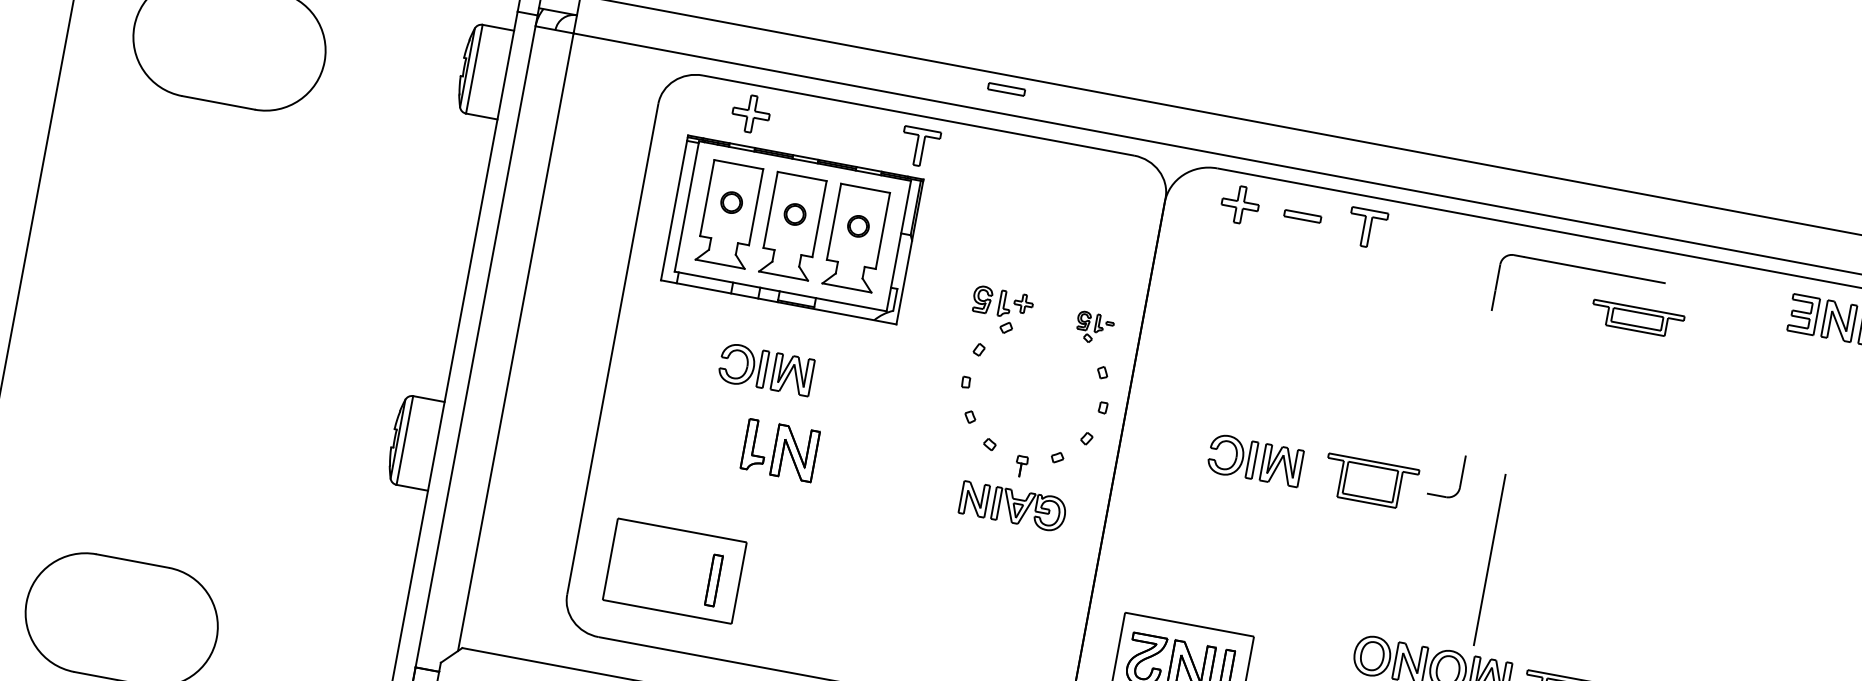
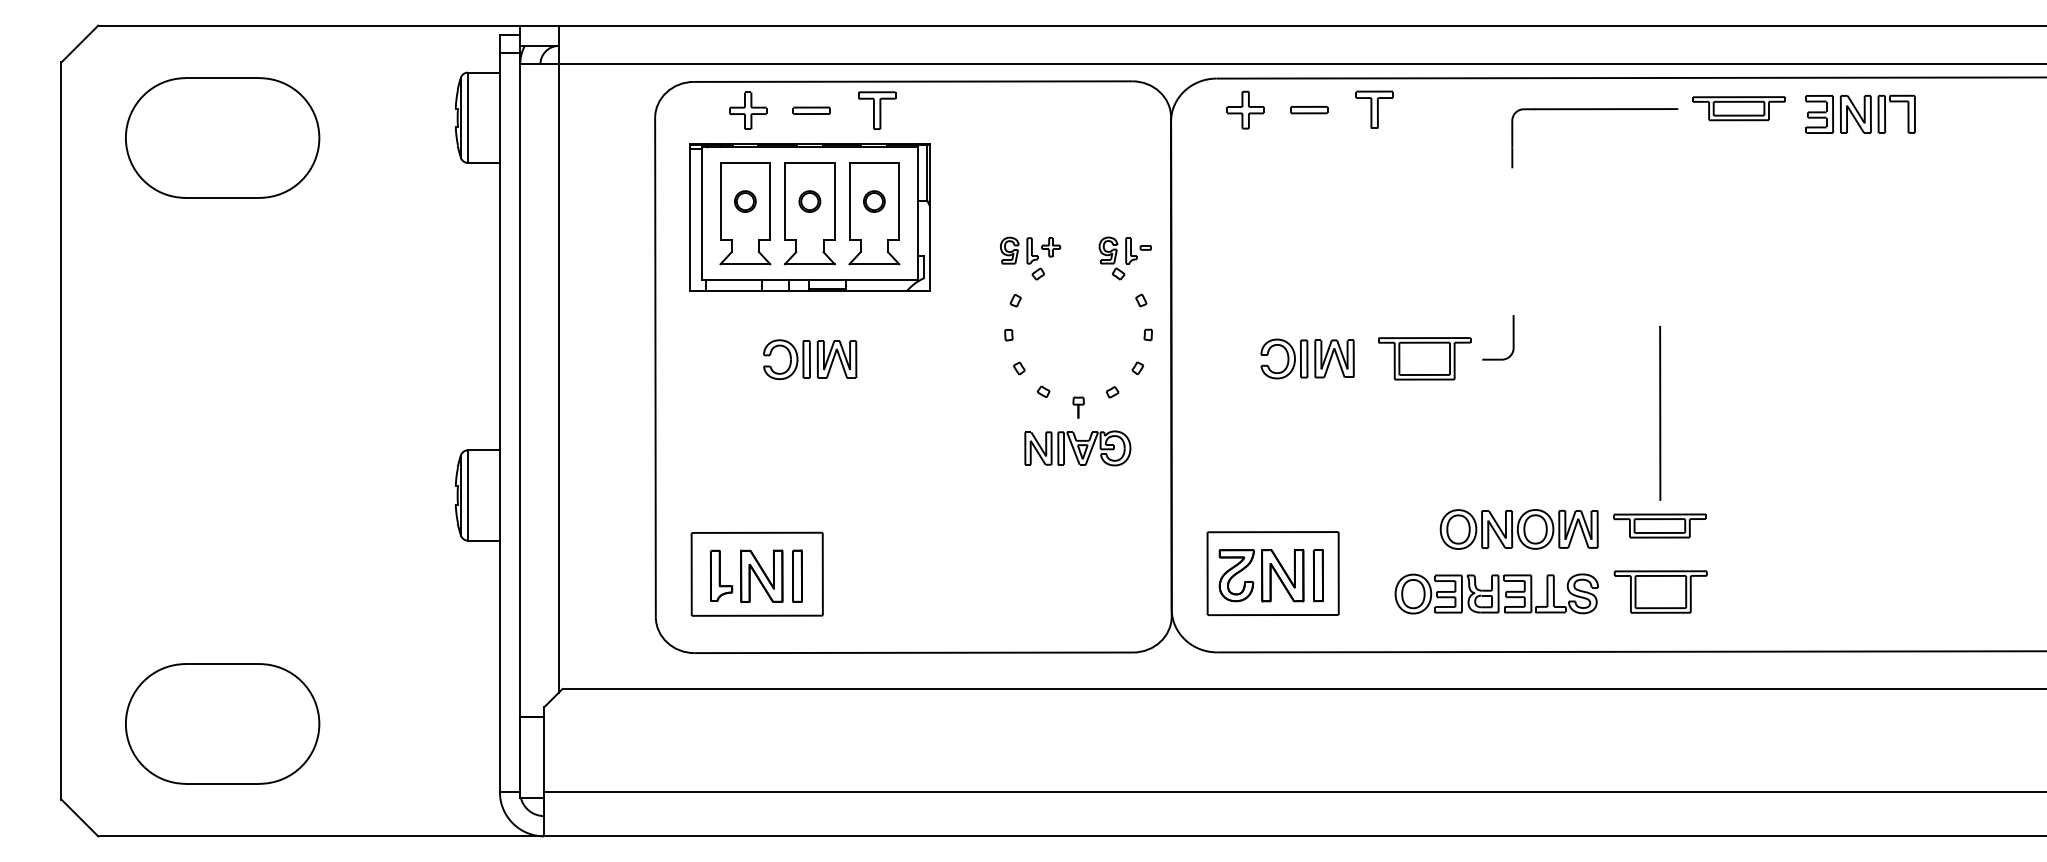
part: (1006, 89) -> (811, 110), moved
part: (920, 147) -> (877, 110), moved
part: (1636, 319) -> (1738, 108), moved
part: (1093, 328) -> (1124, 258), size x1.43
part: (779, 450) -> (746, 576), moved
line: (1490, 559) -> (1660, 412), moved

